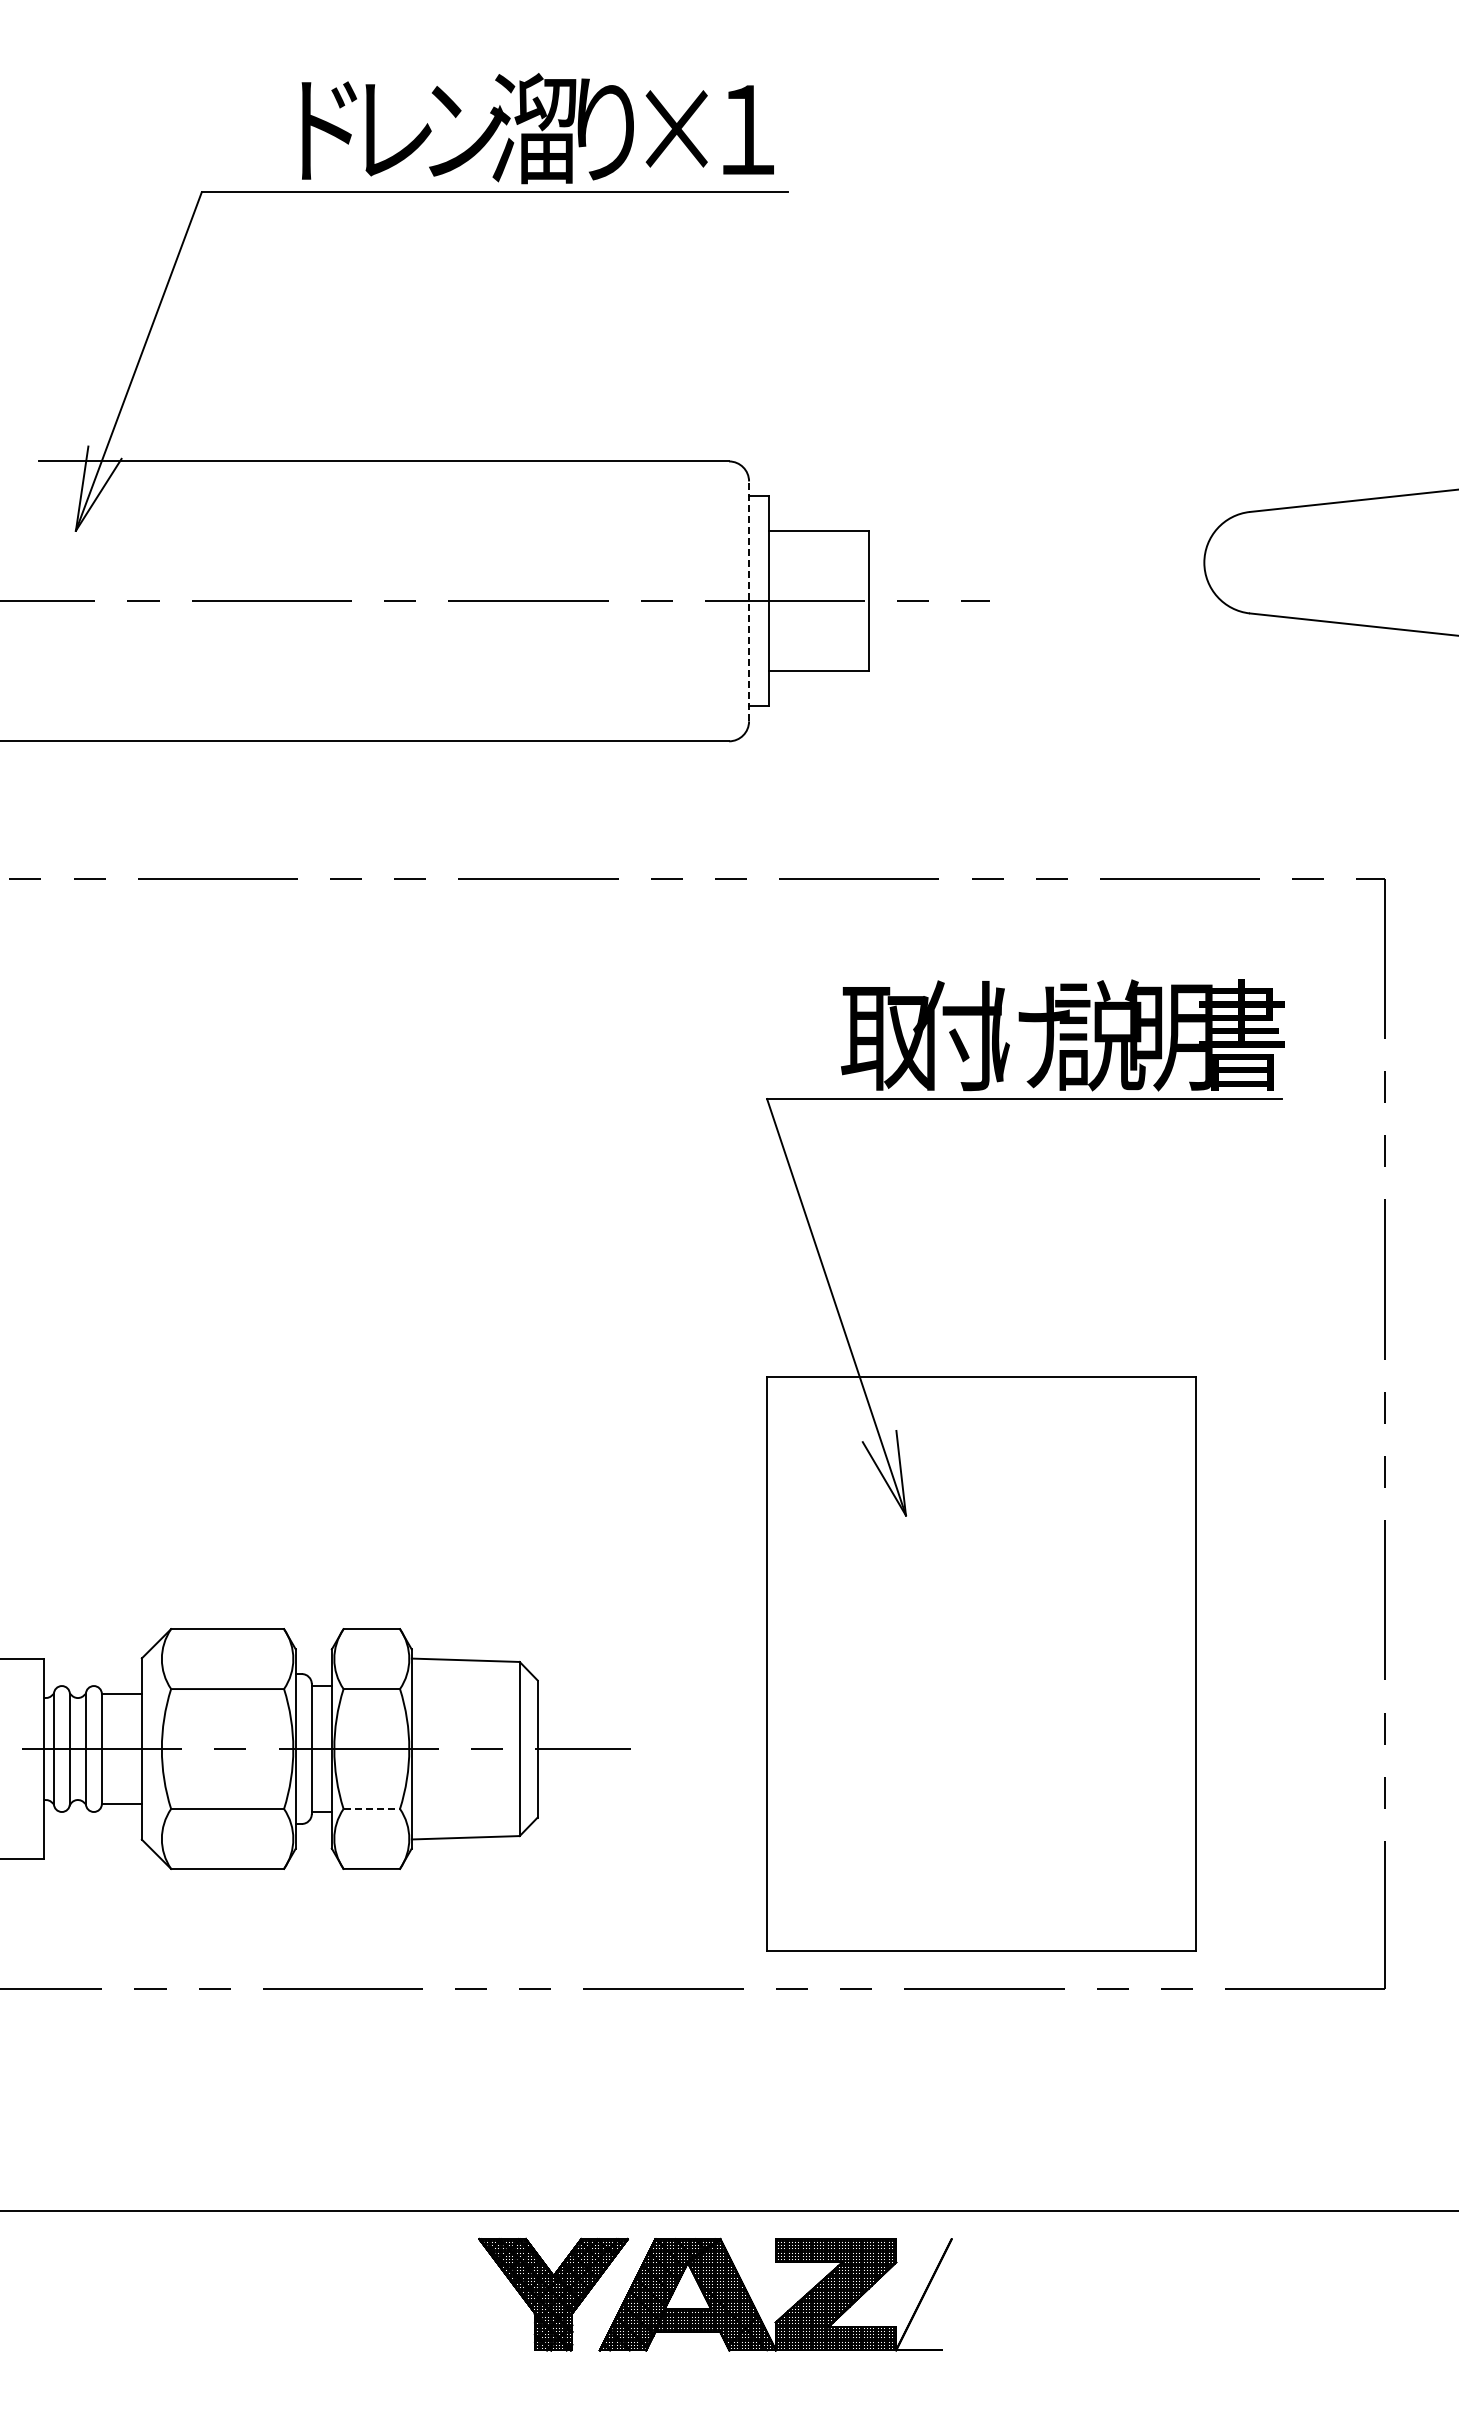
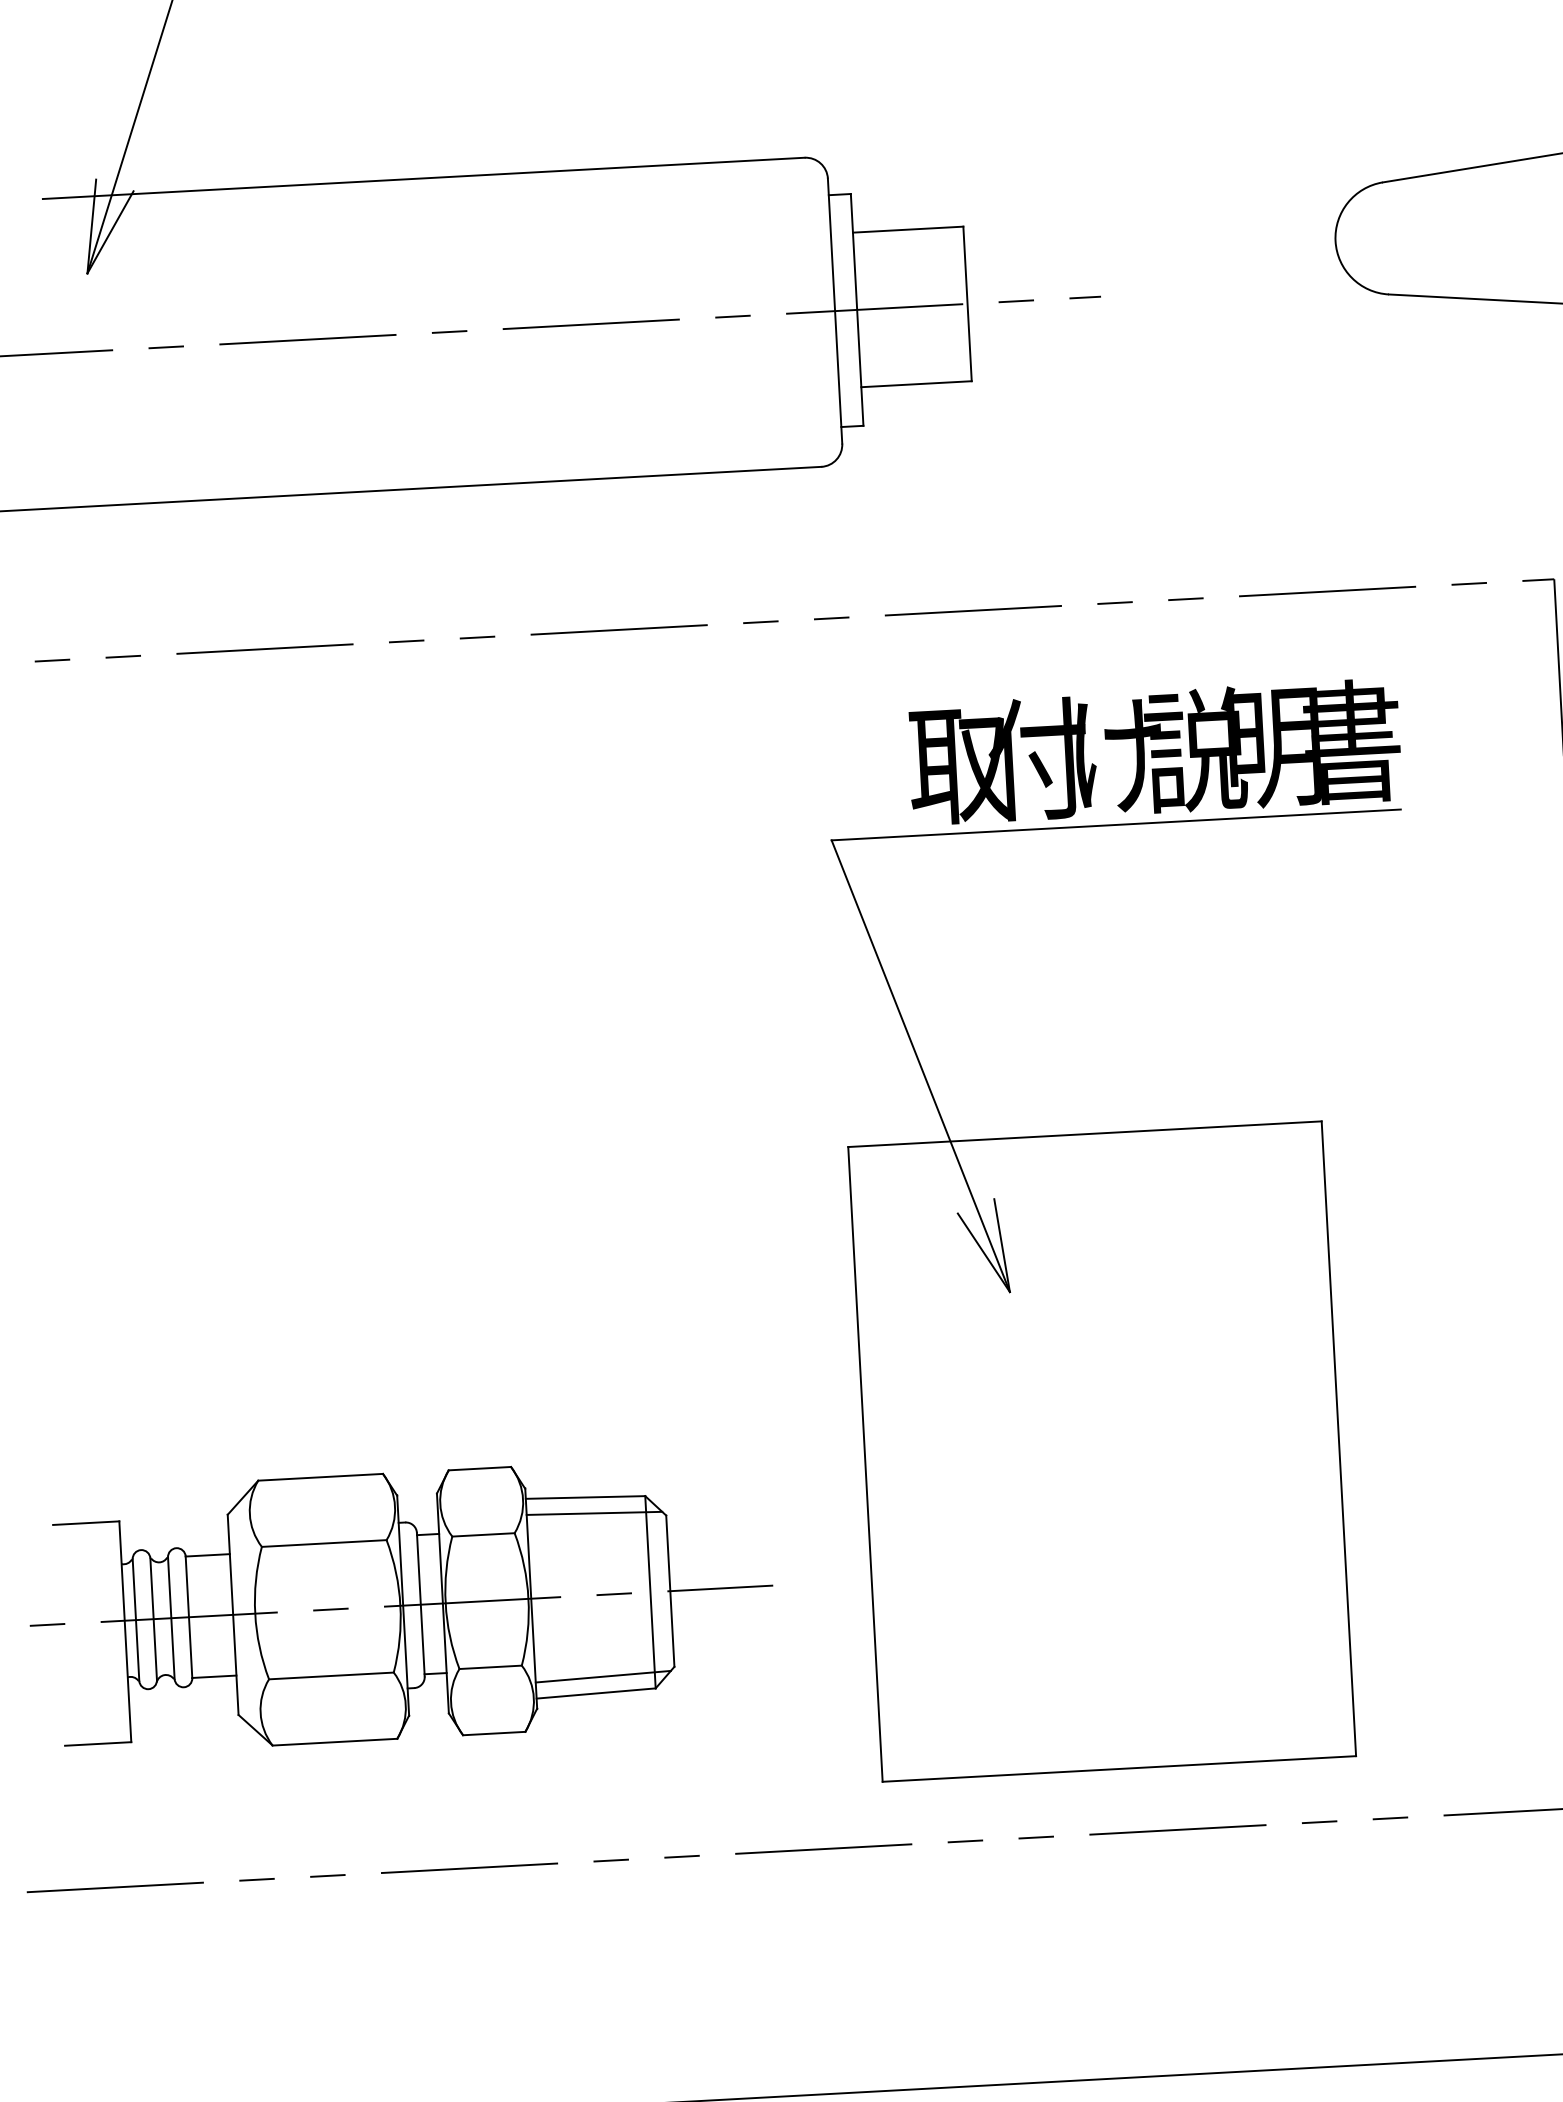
line: (749, 601) -> (835, 311), dashed -> solid
part: (1025, 1465) -> (1138, 1229), moved
line: (472, 1675) -> (593, 1513), added
line: (372, 1808) -> (491, 1666), dashed -> solid
line: (472, 1822) -> (602, 1676), added

